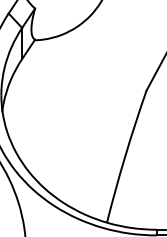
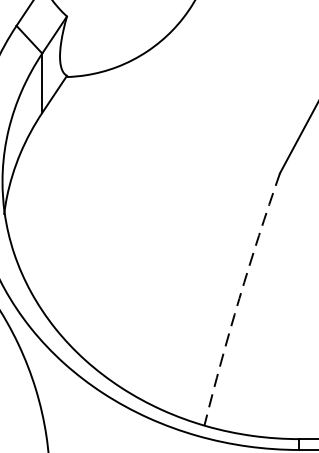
arc: (125, 156) -> (239, 299), solid -> dashed

